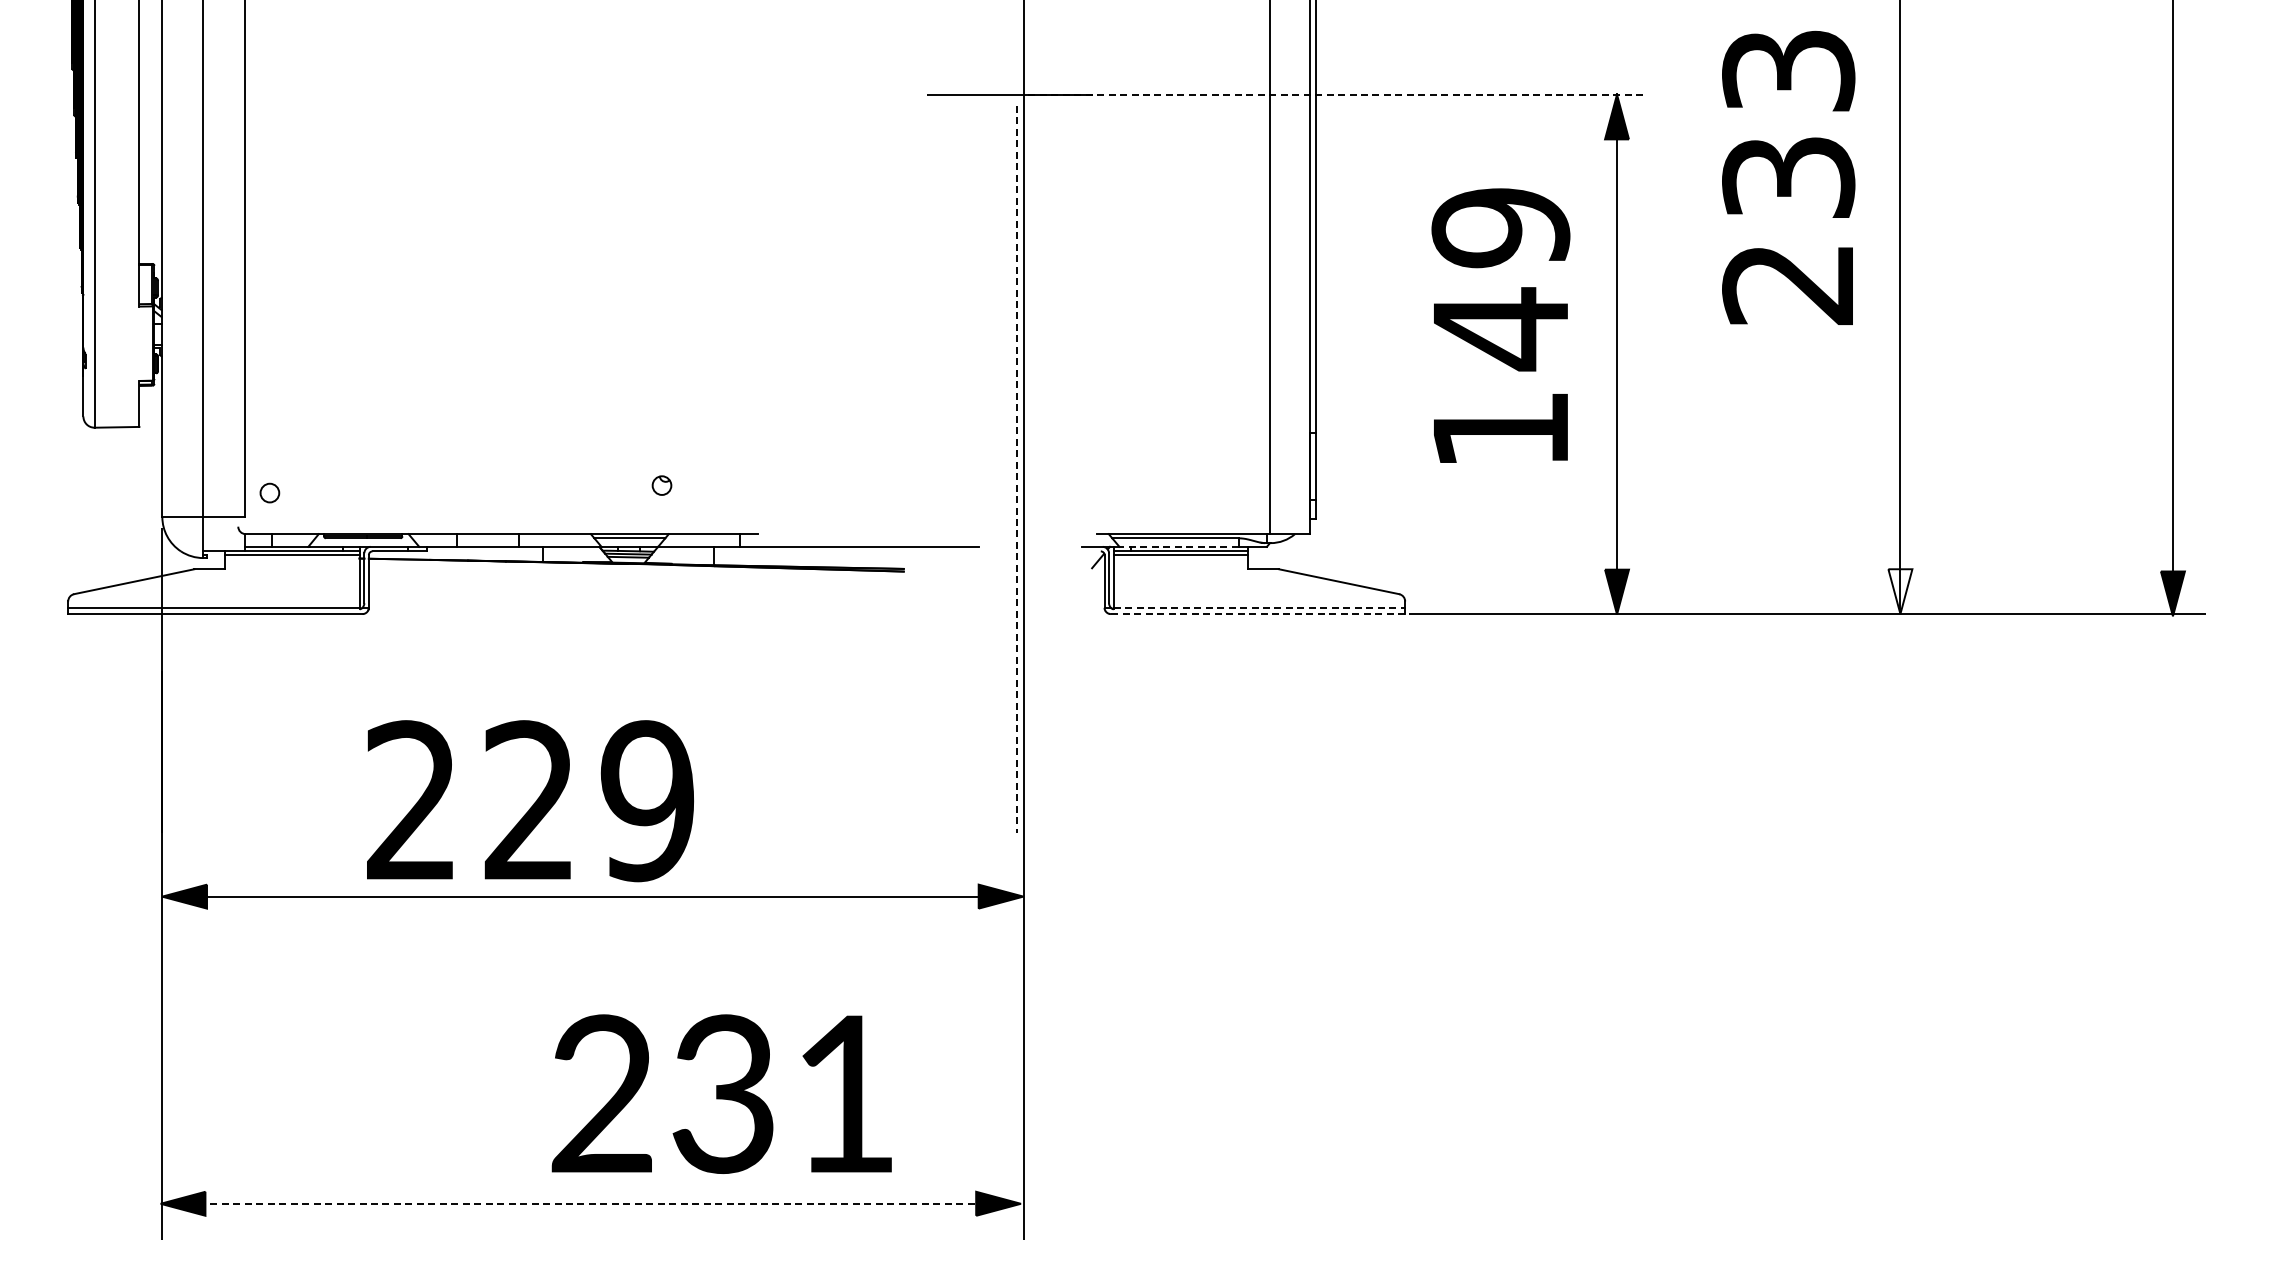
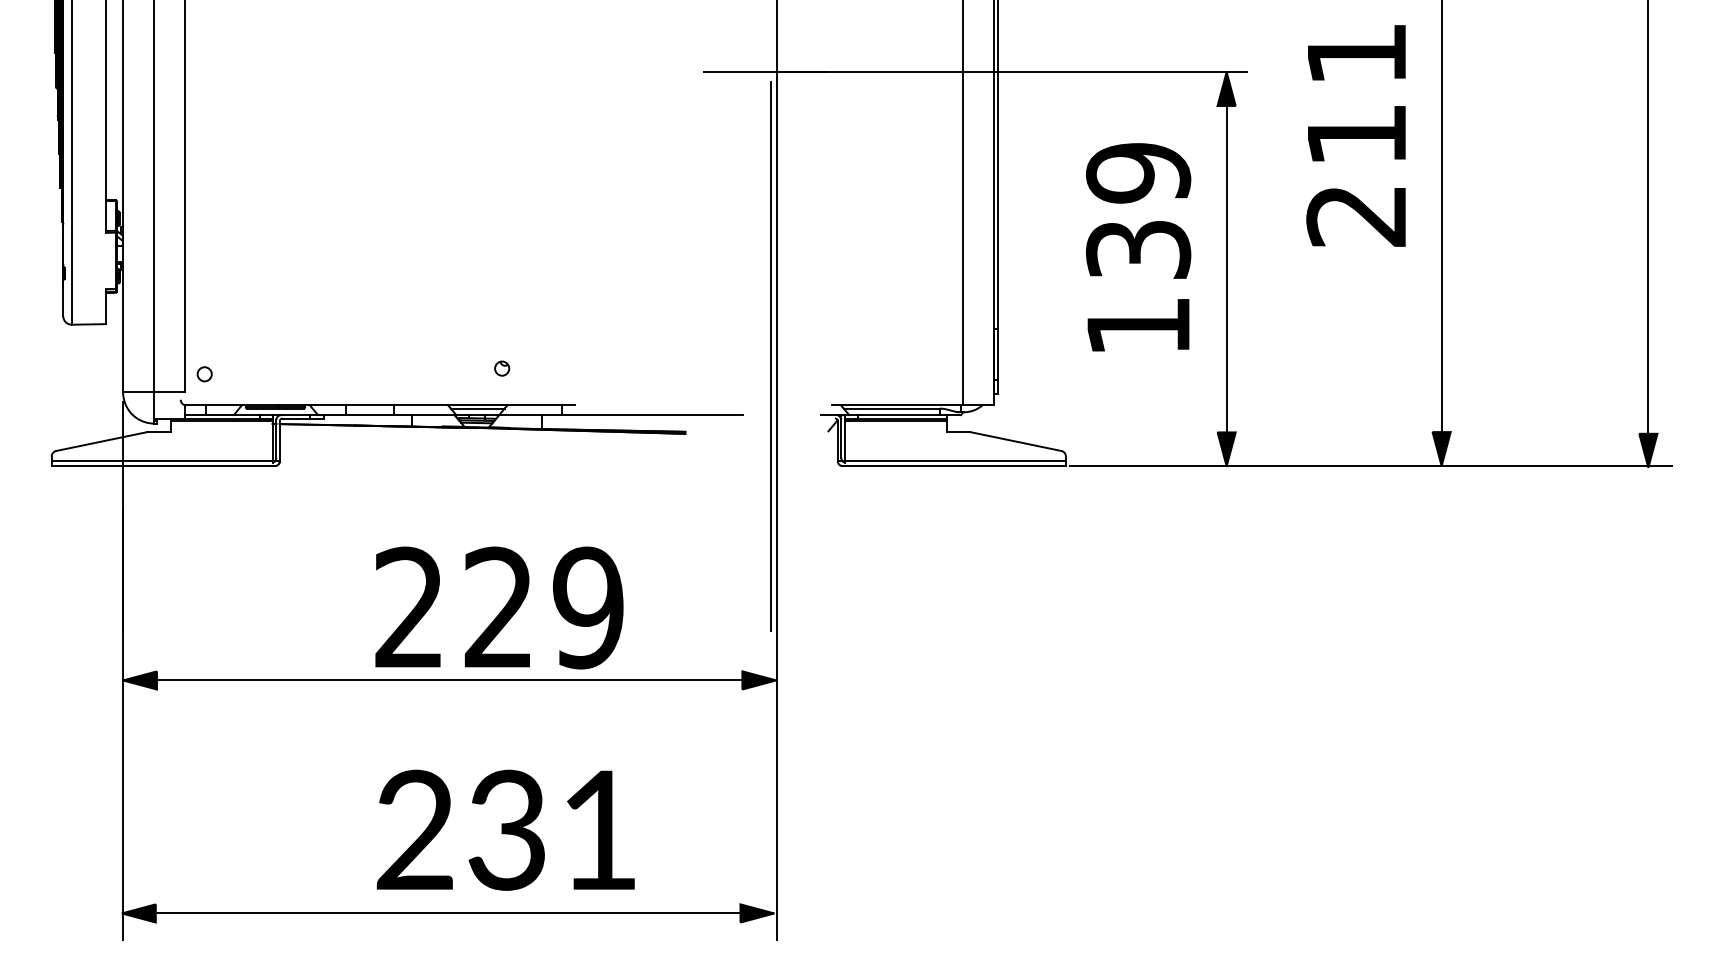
line: (1336, 94) -> (1013, 71), dashed -> solid
text: (1788, 123) -> (1356, 93), 233 -> 211
text: (1500, 329) -> (1138, 250), 149 -> 139
line: (1016, 469) -> (771, 356), dashed -> solid
line: (1179, 546) -> (894, 414), dashed -> solid
fill: (1900, 591) -> (1441, 448), added
line: (1259, 607) -> (955, 461), dashed -> solid
line: (1257, 614) -> (953, 466), dashed -> solid
text: (530, 801) -> (499, 608), moved
text: (721, 1093) -> (505, 829), moved
line: (592, 1203) -> (449, 913), dashed -> solid

